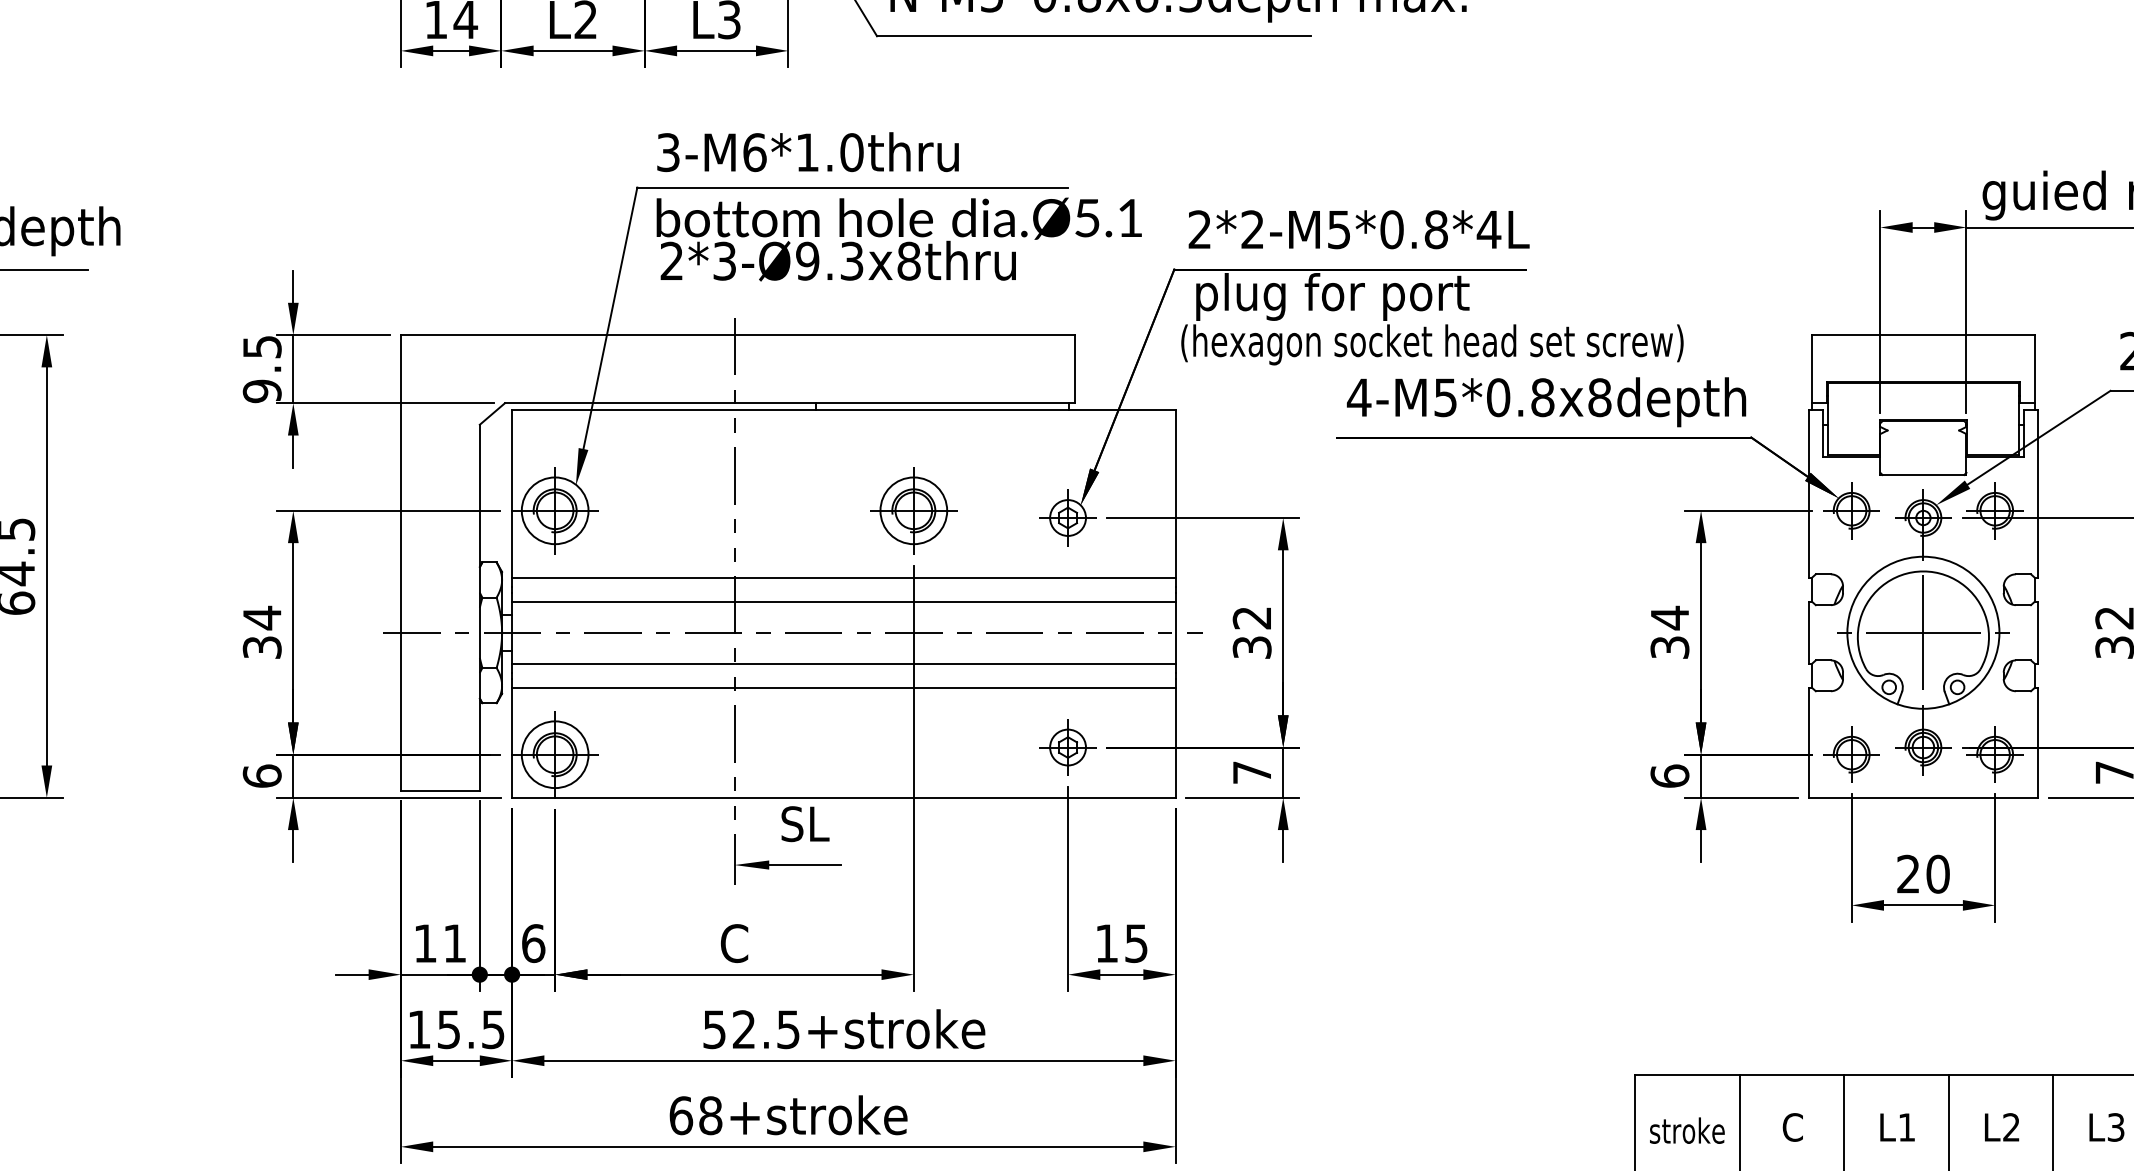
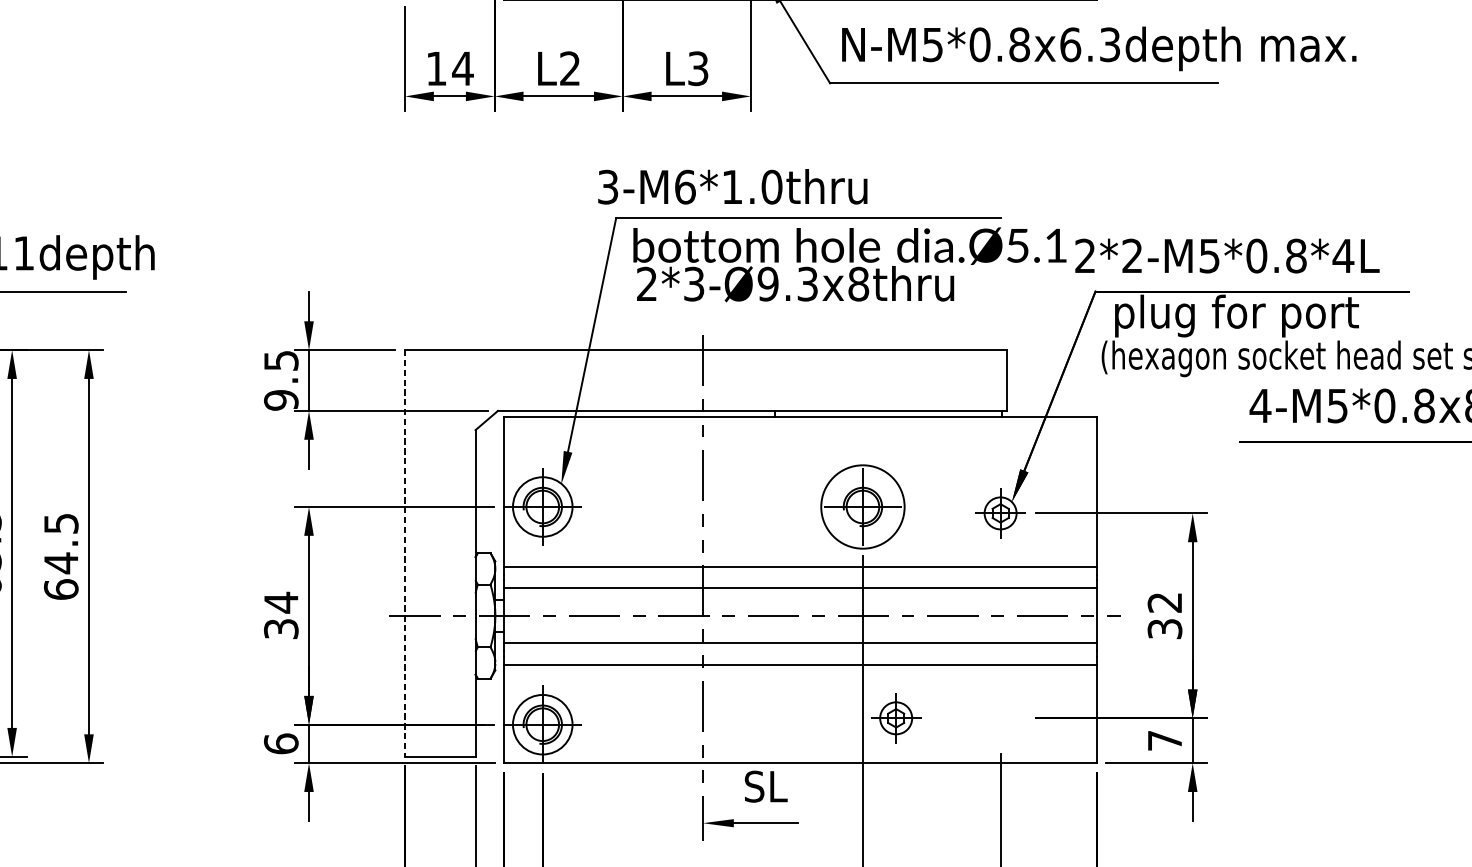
text: (807, 152) -> (732, 187), moved
text: (1358, 229) -> (1226, 255), moved
circle: (913, 510) -> (862, 506), size x1.4
line: (400, 562) -> (404, 553), solid -> dashed
part: (1067, 747) -> (895, 718), moved

